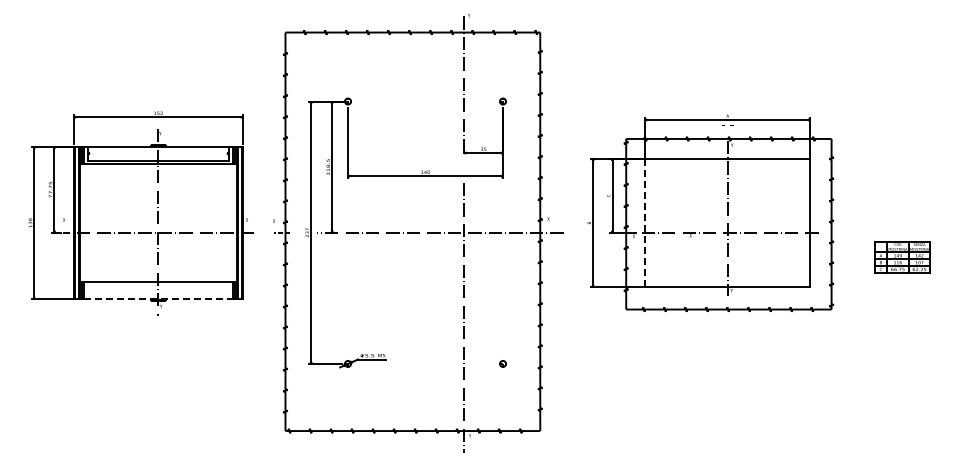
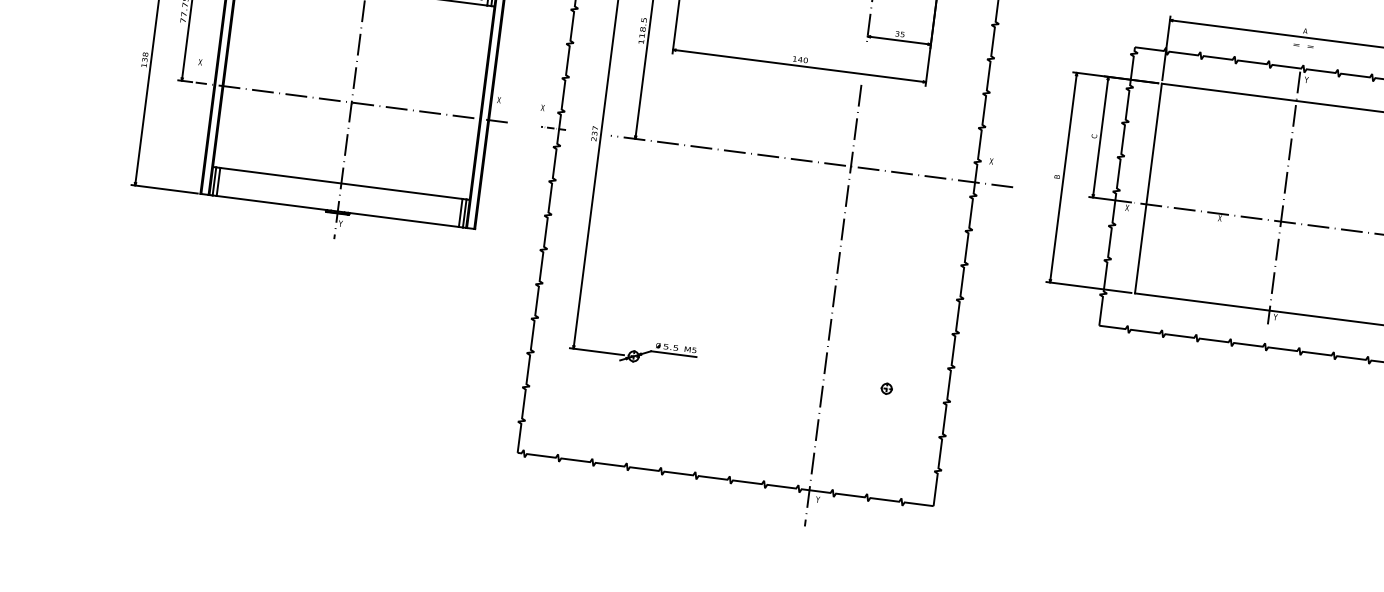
line: (645, 222) -> (1149, 187), dashed -> solid
line: (158, 299) -> (337, 211), dashed -> solid

